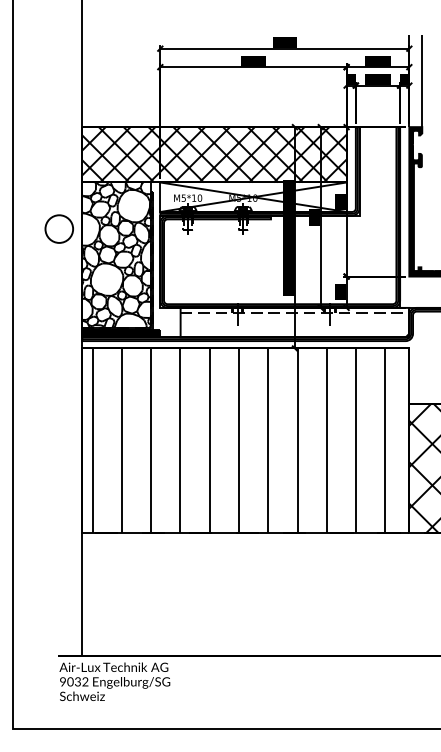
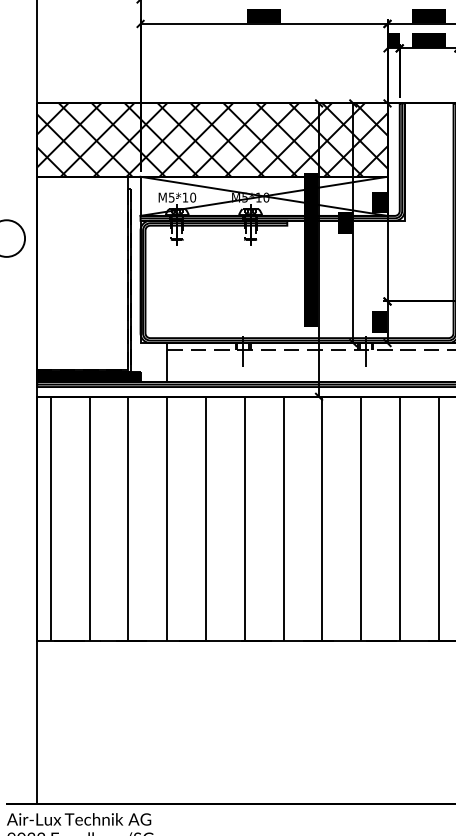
hatch: (116, 255) -> (82, 273), removed

